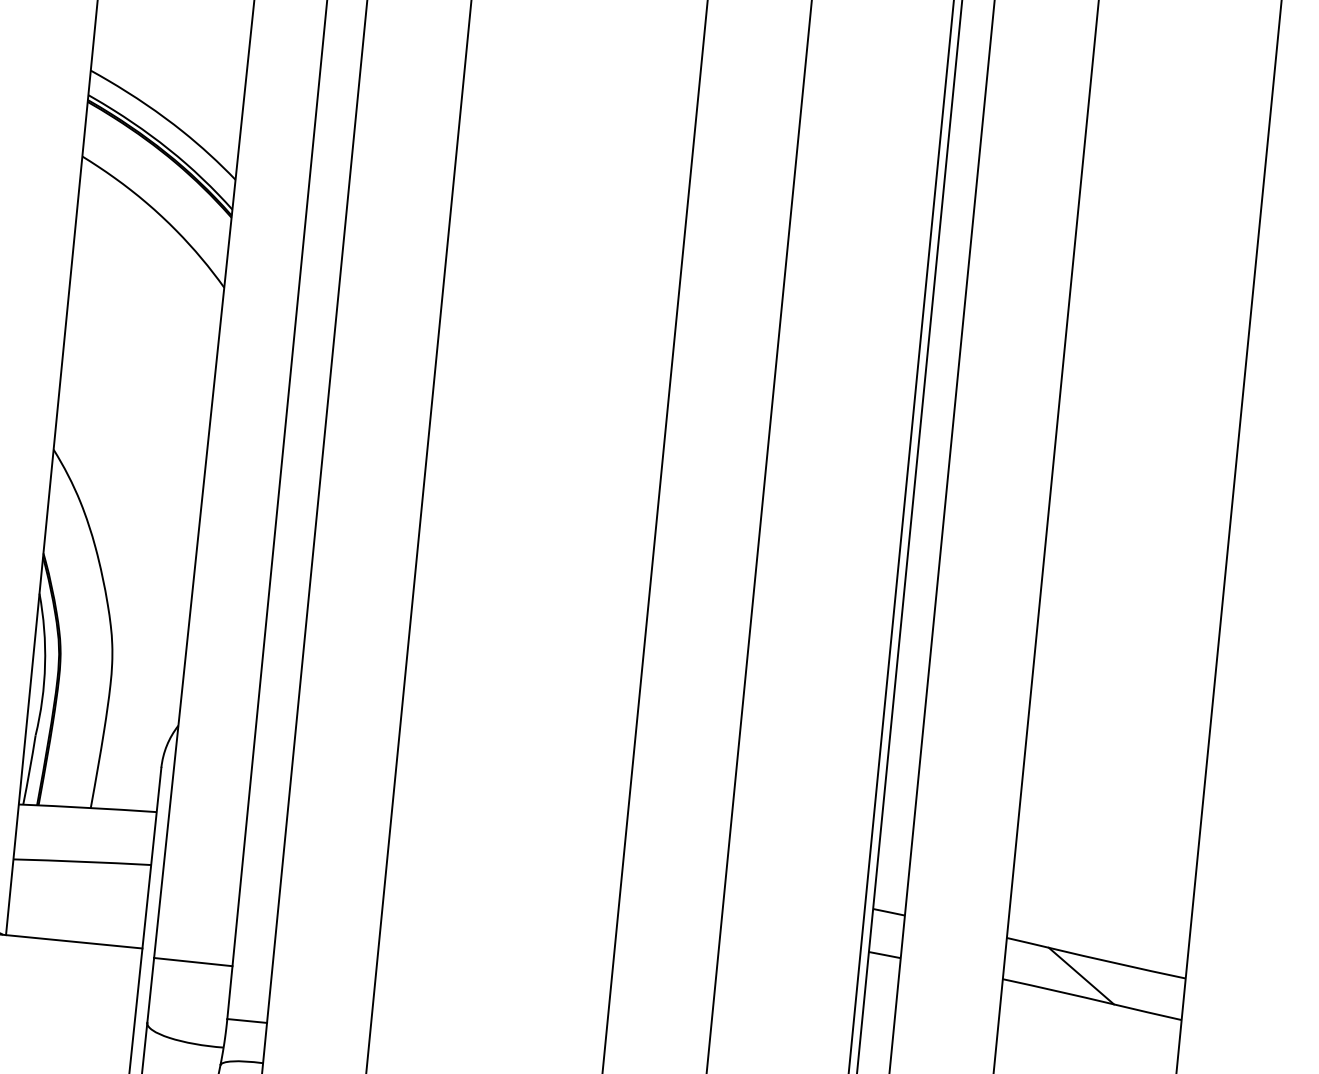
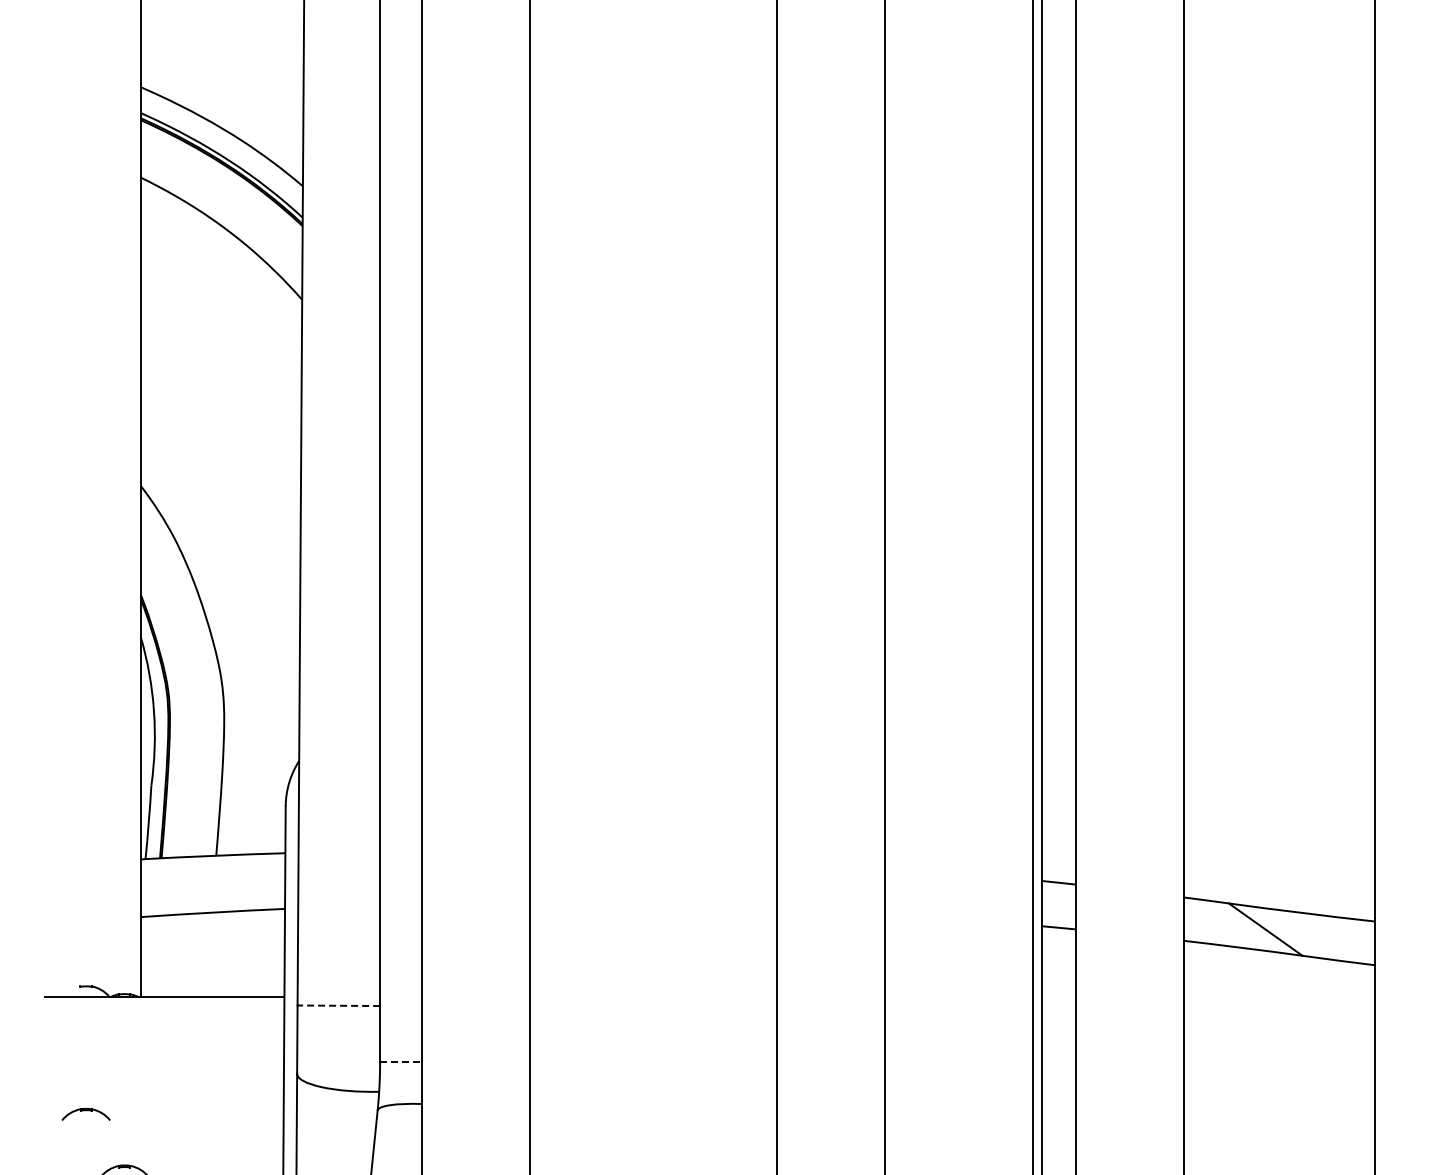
line: (193, 961) -> (338, 1005), solid -> dashed
line: (247, 1020) -> (401, 1061), solid -> dashed

